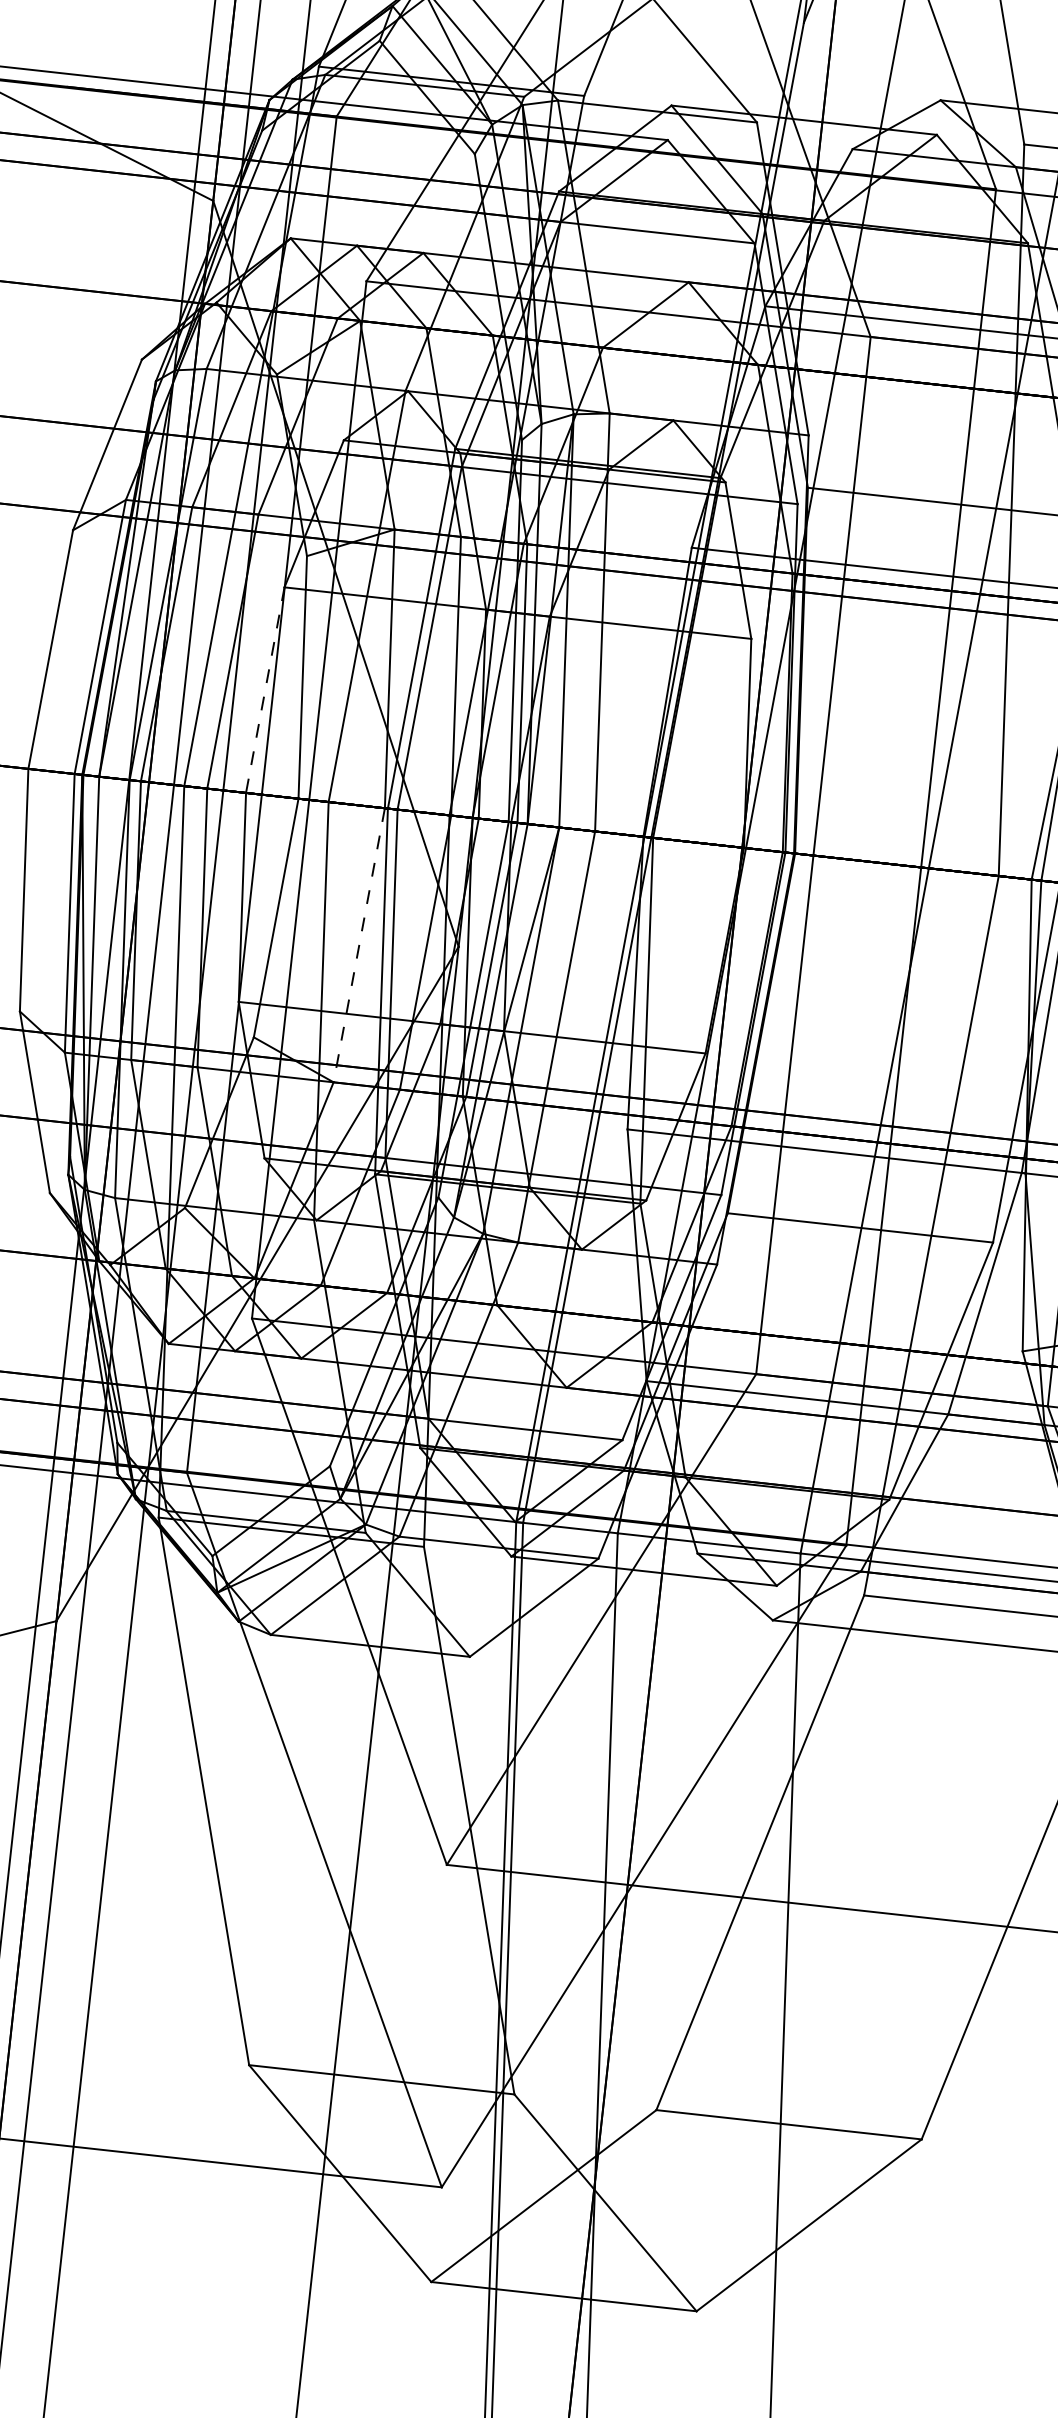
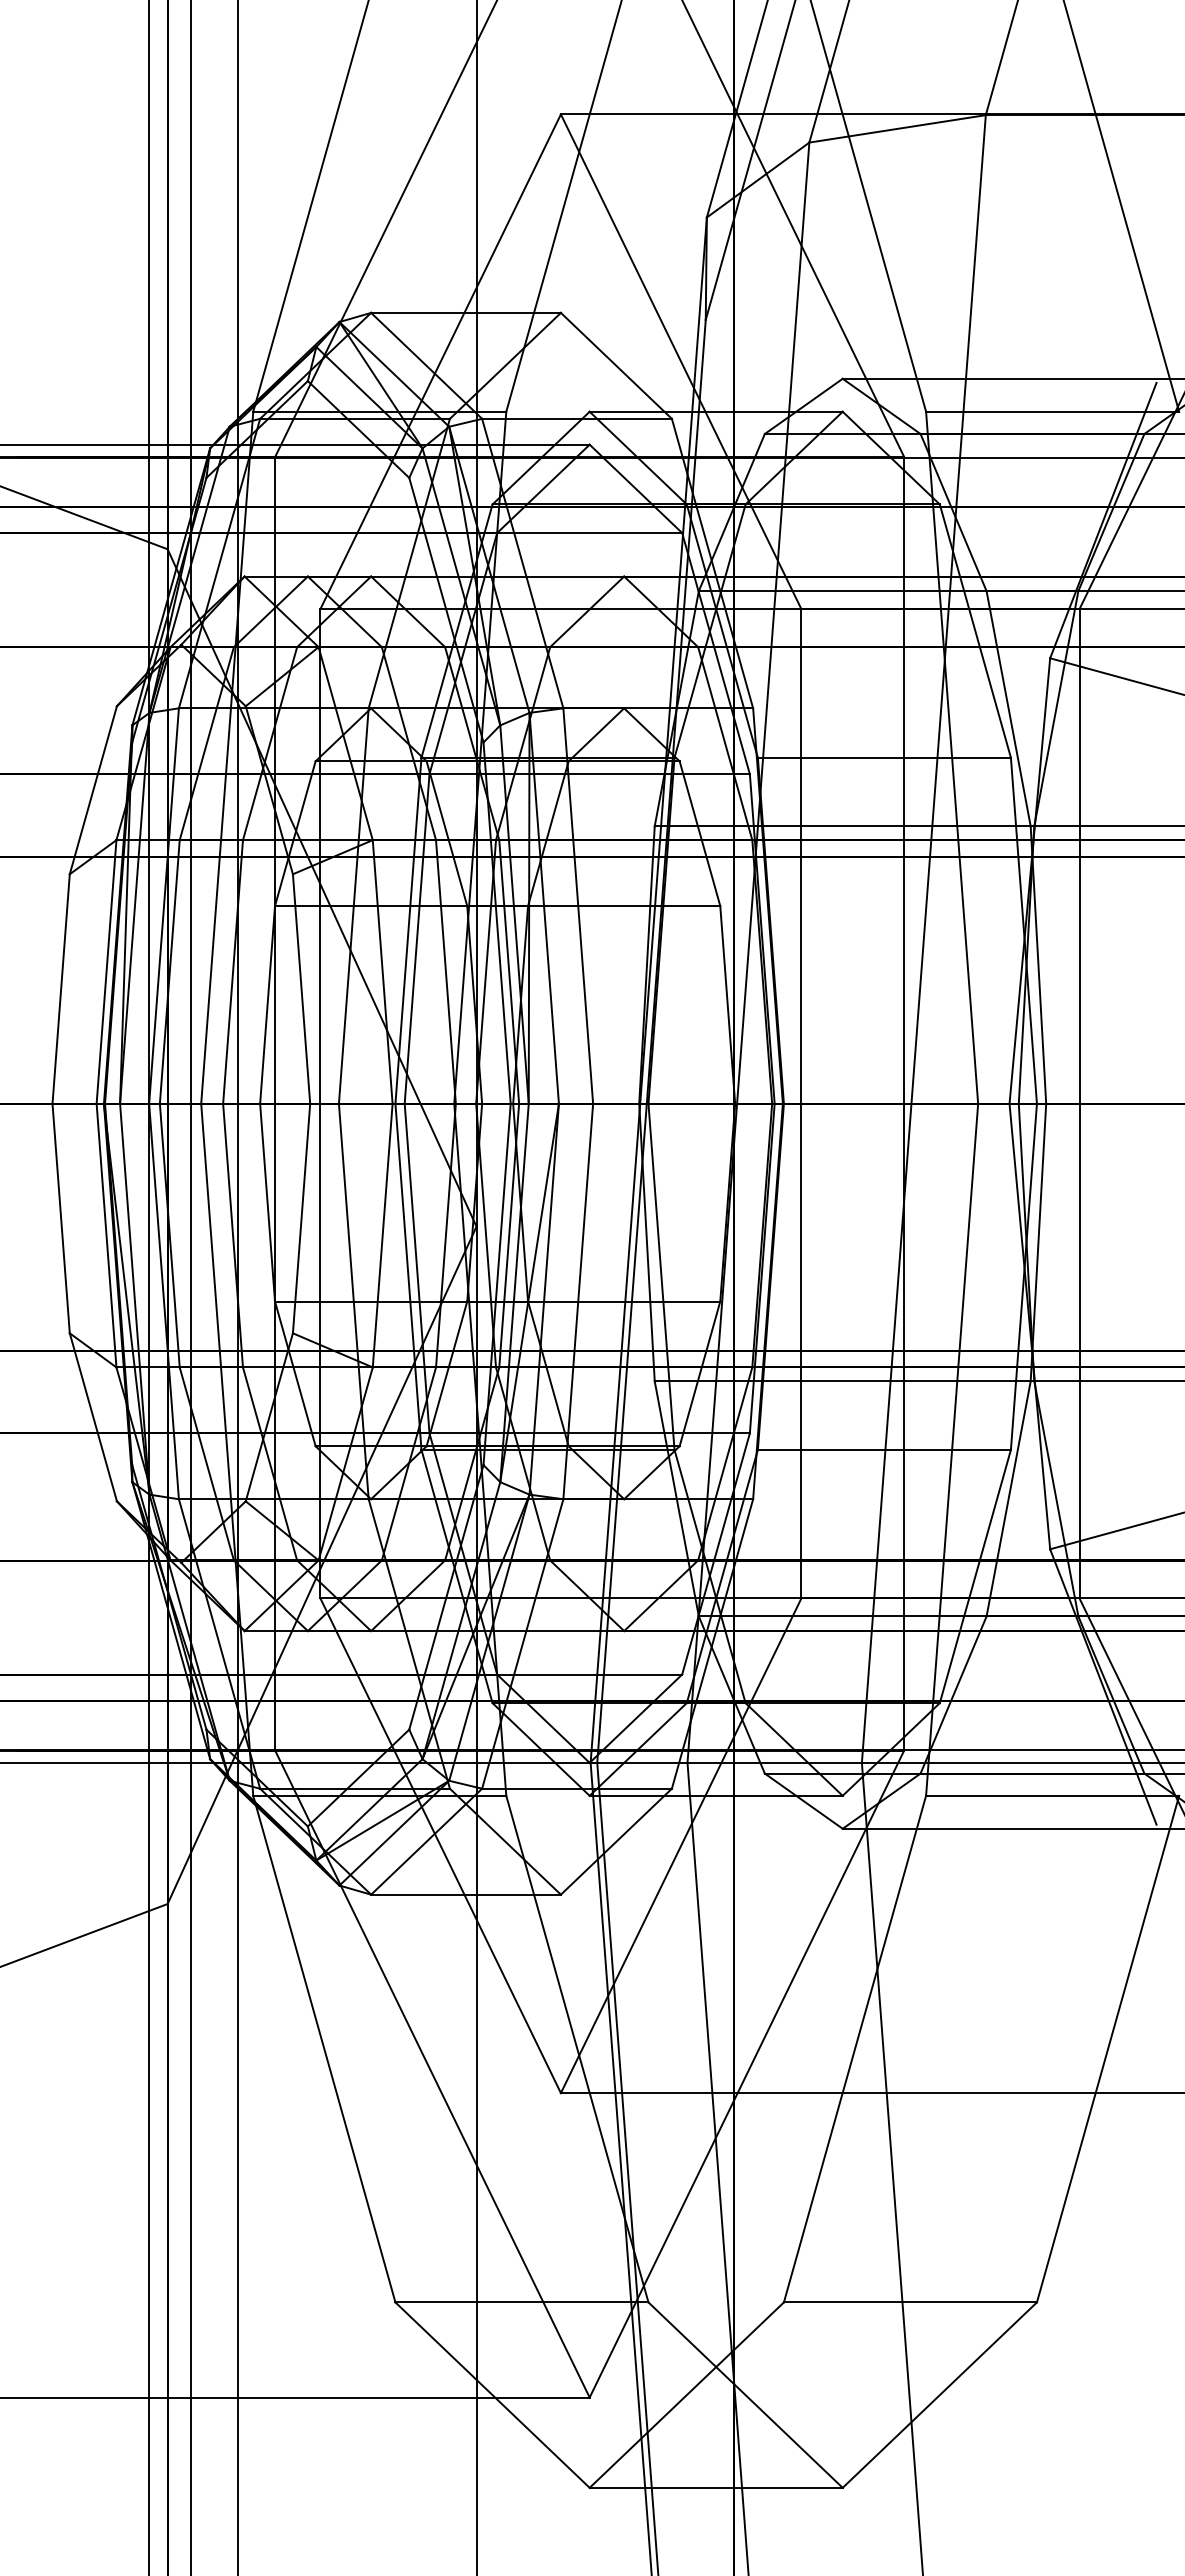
line: (265, 690) -> (267, 1005), dashed -> solid
line: (358, 946) -> (382, 1236), dashed -> solid

